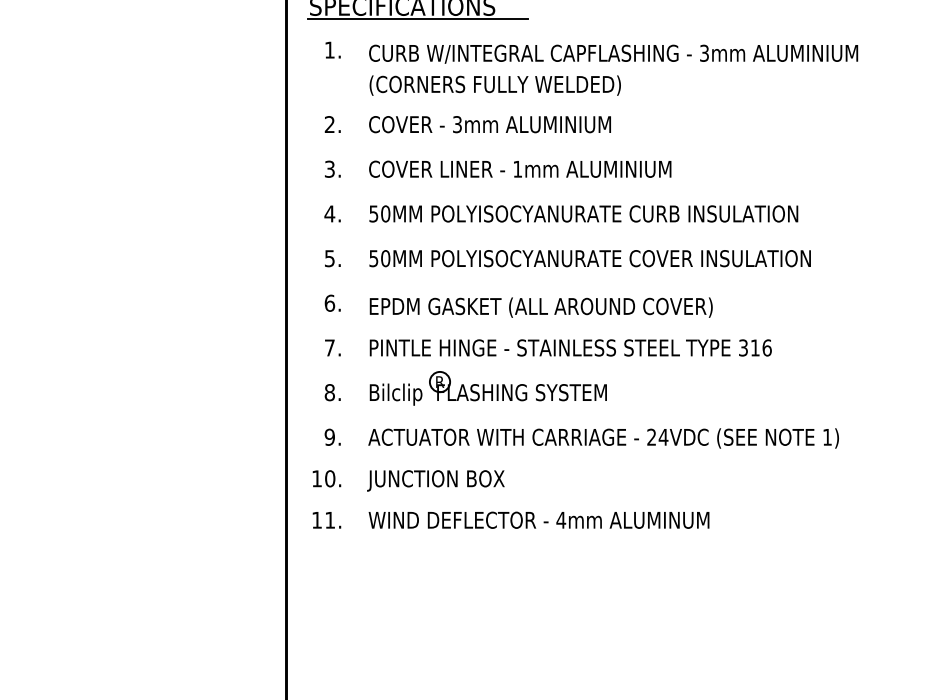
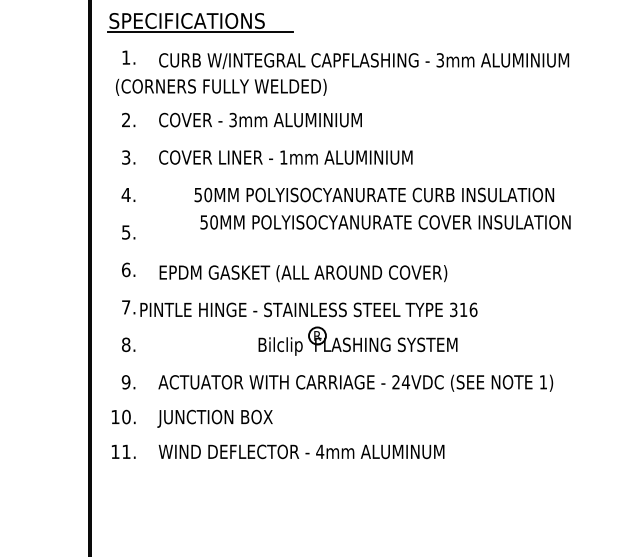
text: (494, 85) -> (220, 87), moved
text: (583, 213) -> (374, 194), moved
text: (589, 258) -> (384, 222), moved
text: (570, 347) -> (308, 309), moved
part: (487, 388) -> (357, 341), moved

